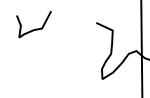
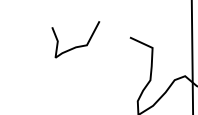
curve: (35, 28) -> (77, 45), moved

